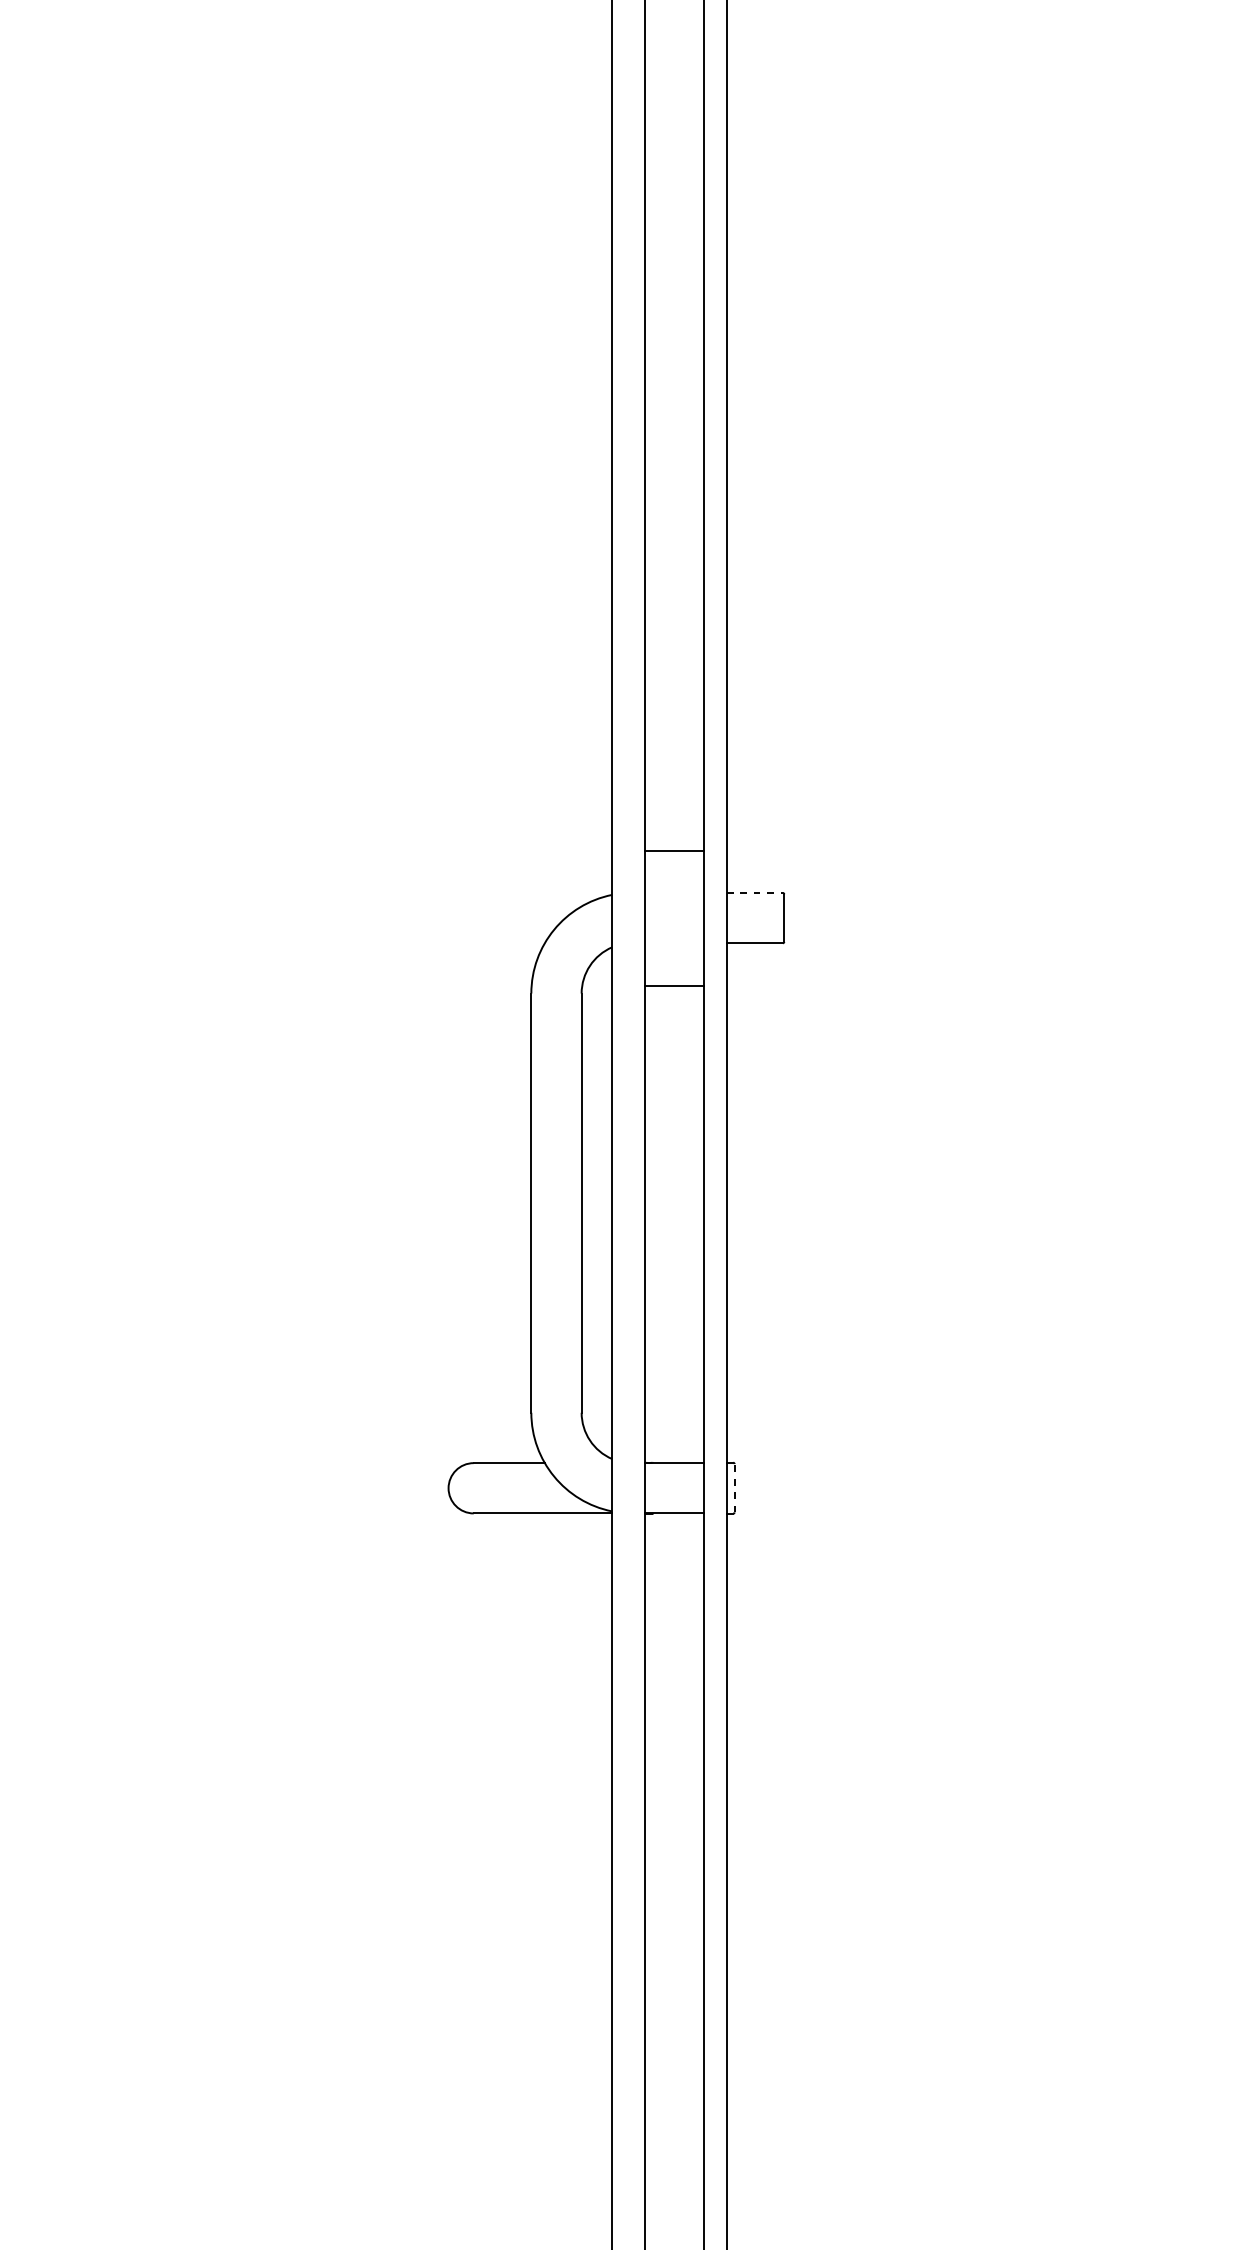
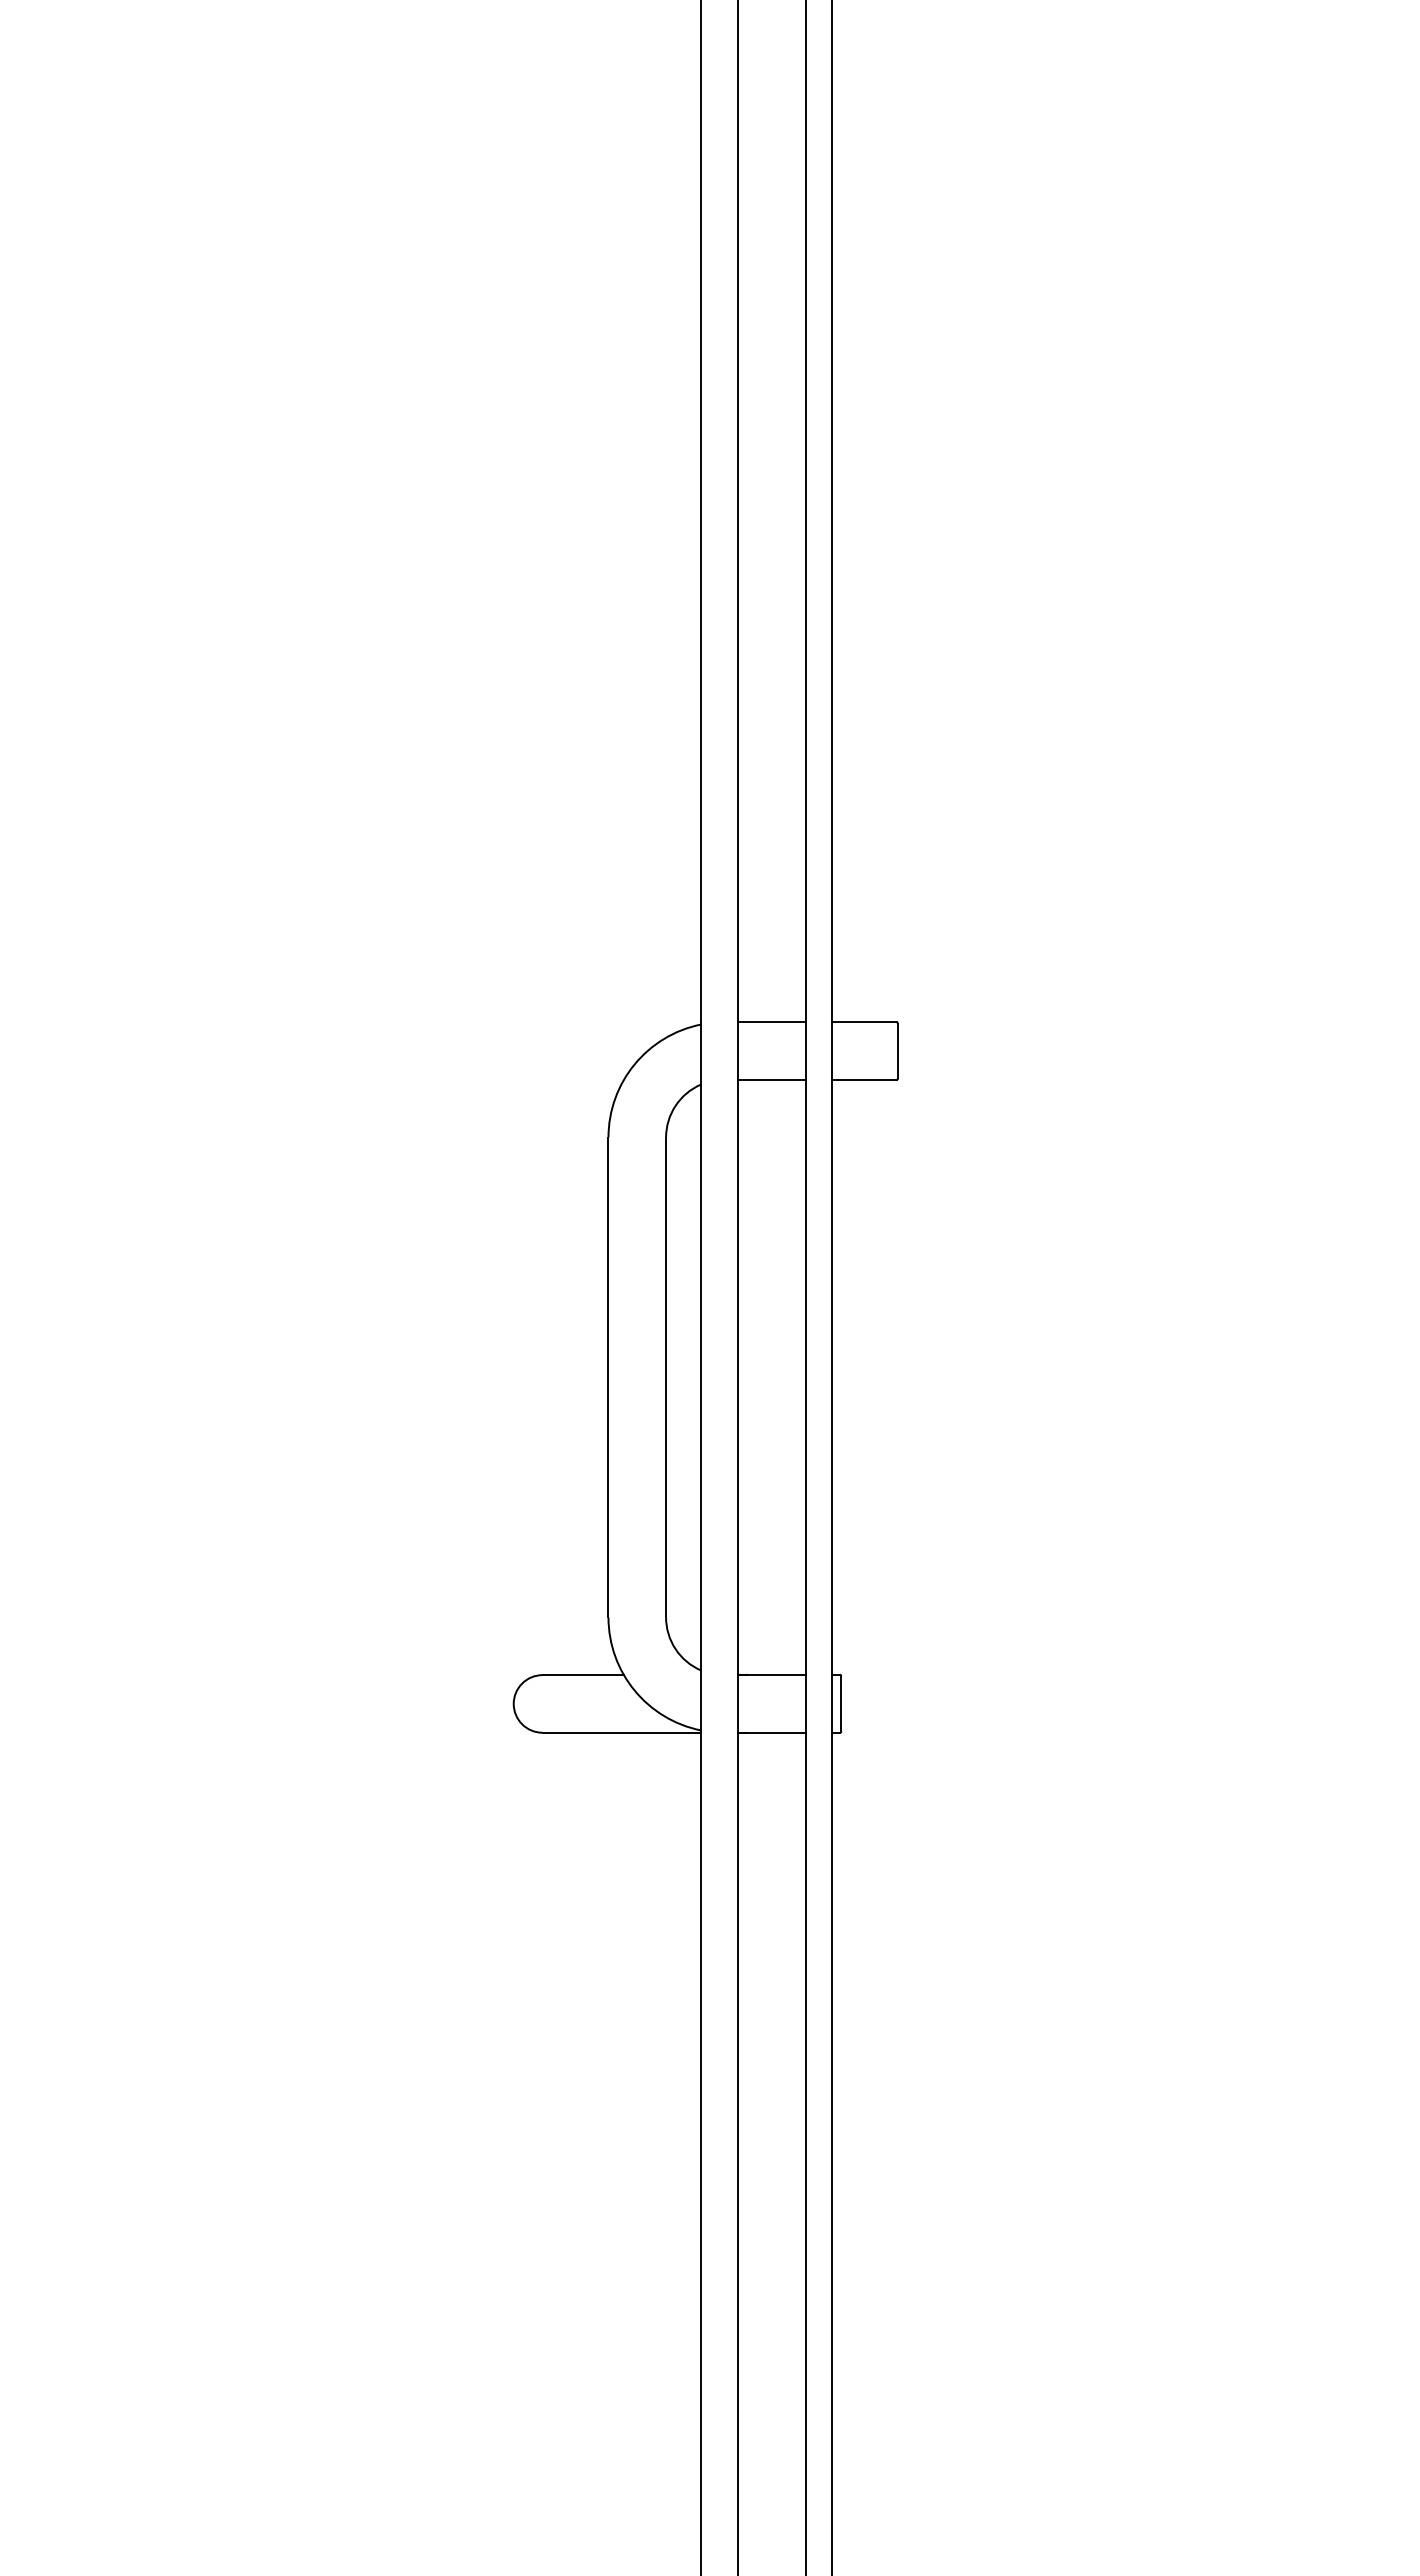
line: (674, 851) -> (772, 1022), moved
line: (754, 893) -> (864, 1022), dashed -> solid
line: (674, 985) -> (772, 1079), moved
line: (734, 1487) -> (841, 1703), dashed -> solid

